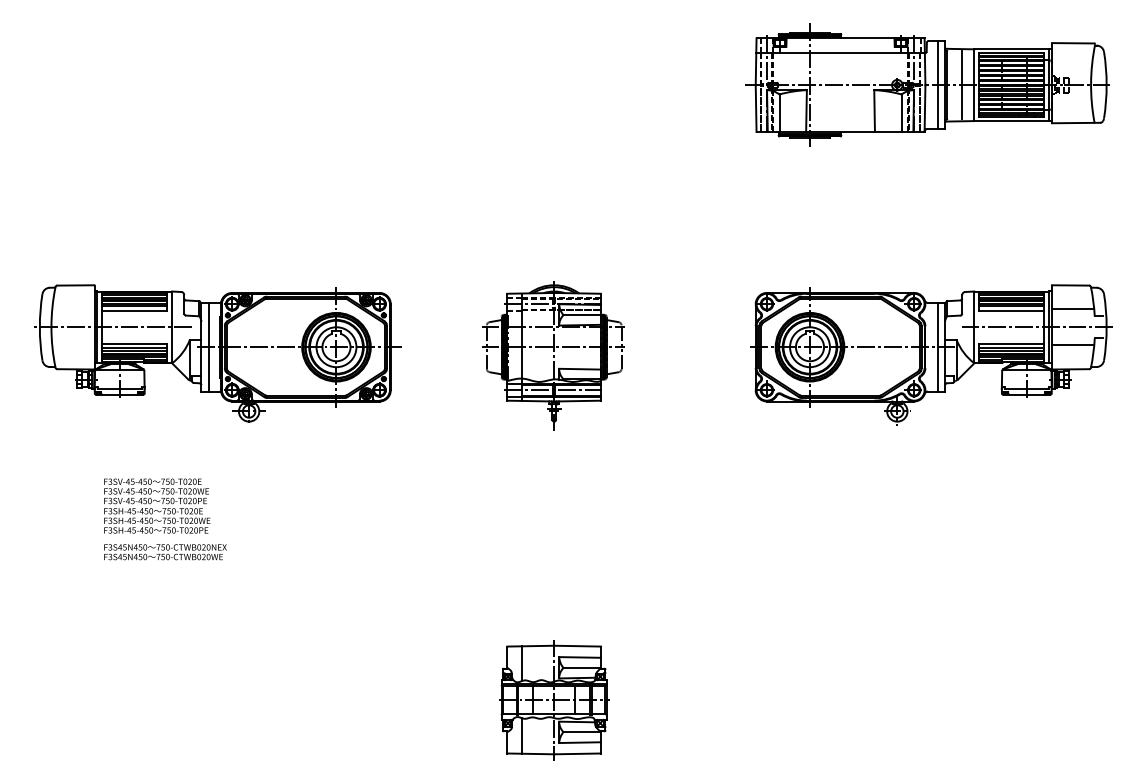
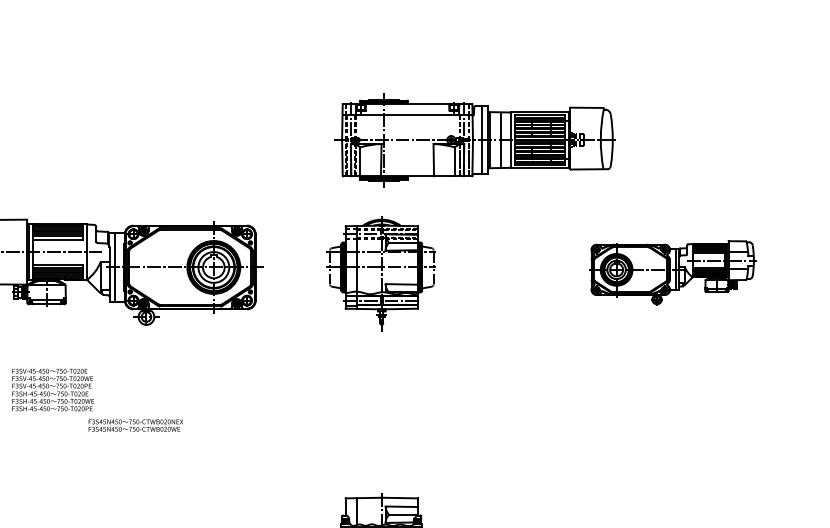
part: (927, 84) -> (474, 139), moved
part: (931, 354) -> (672, 273), size x0.6
text: (157, 505) -> (53, 389), moved
text: (165, 552) -> (135, 425), moved

